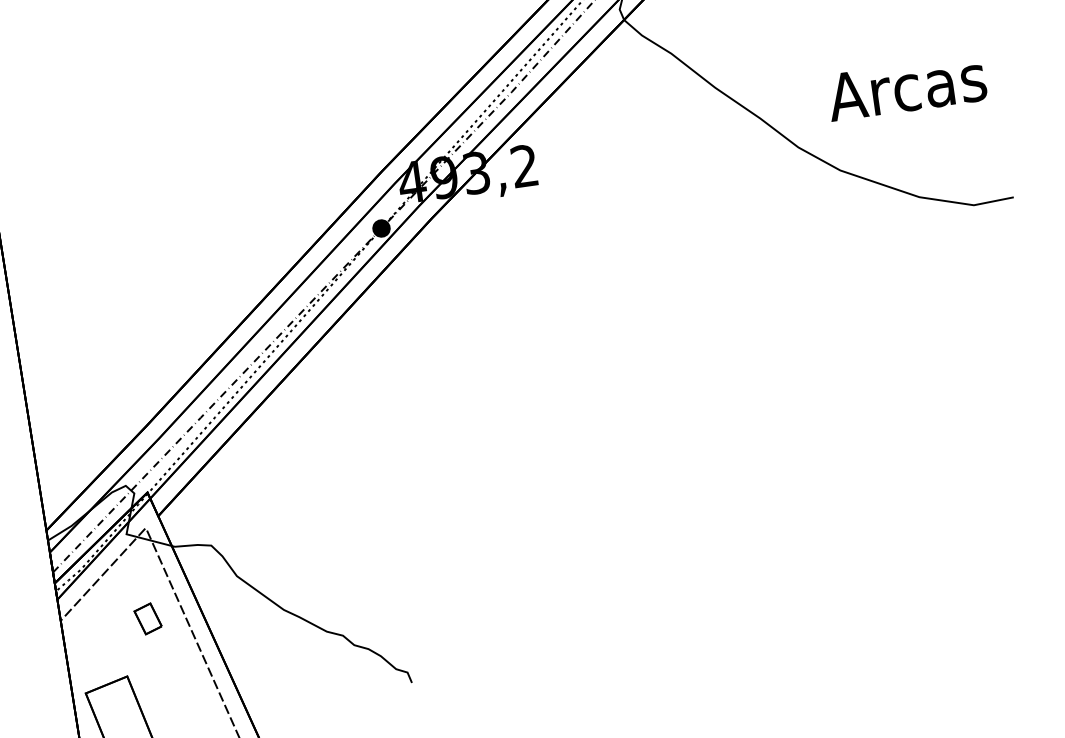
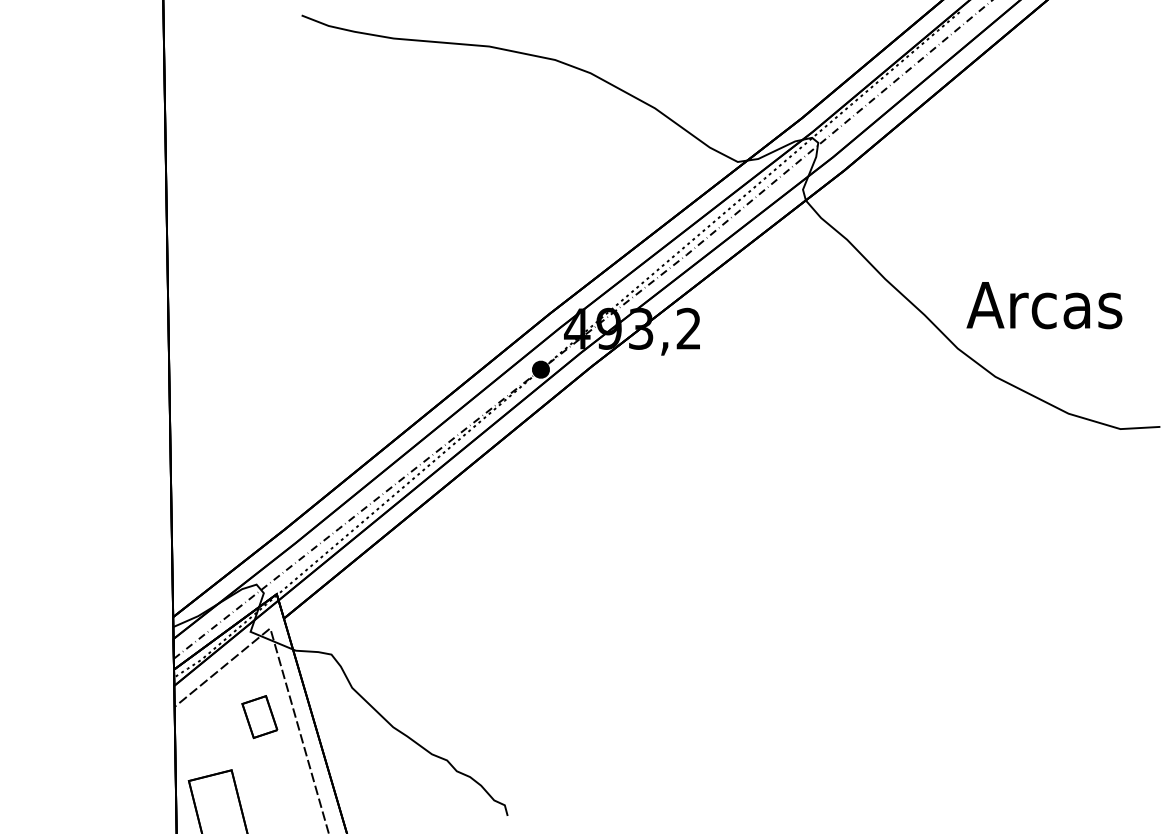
text: (906, 87) -> (1044, 305), moved
part: (147, 619) -> (259, 717), size x1.43

